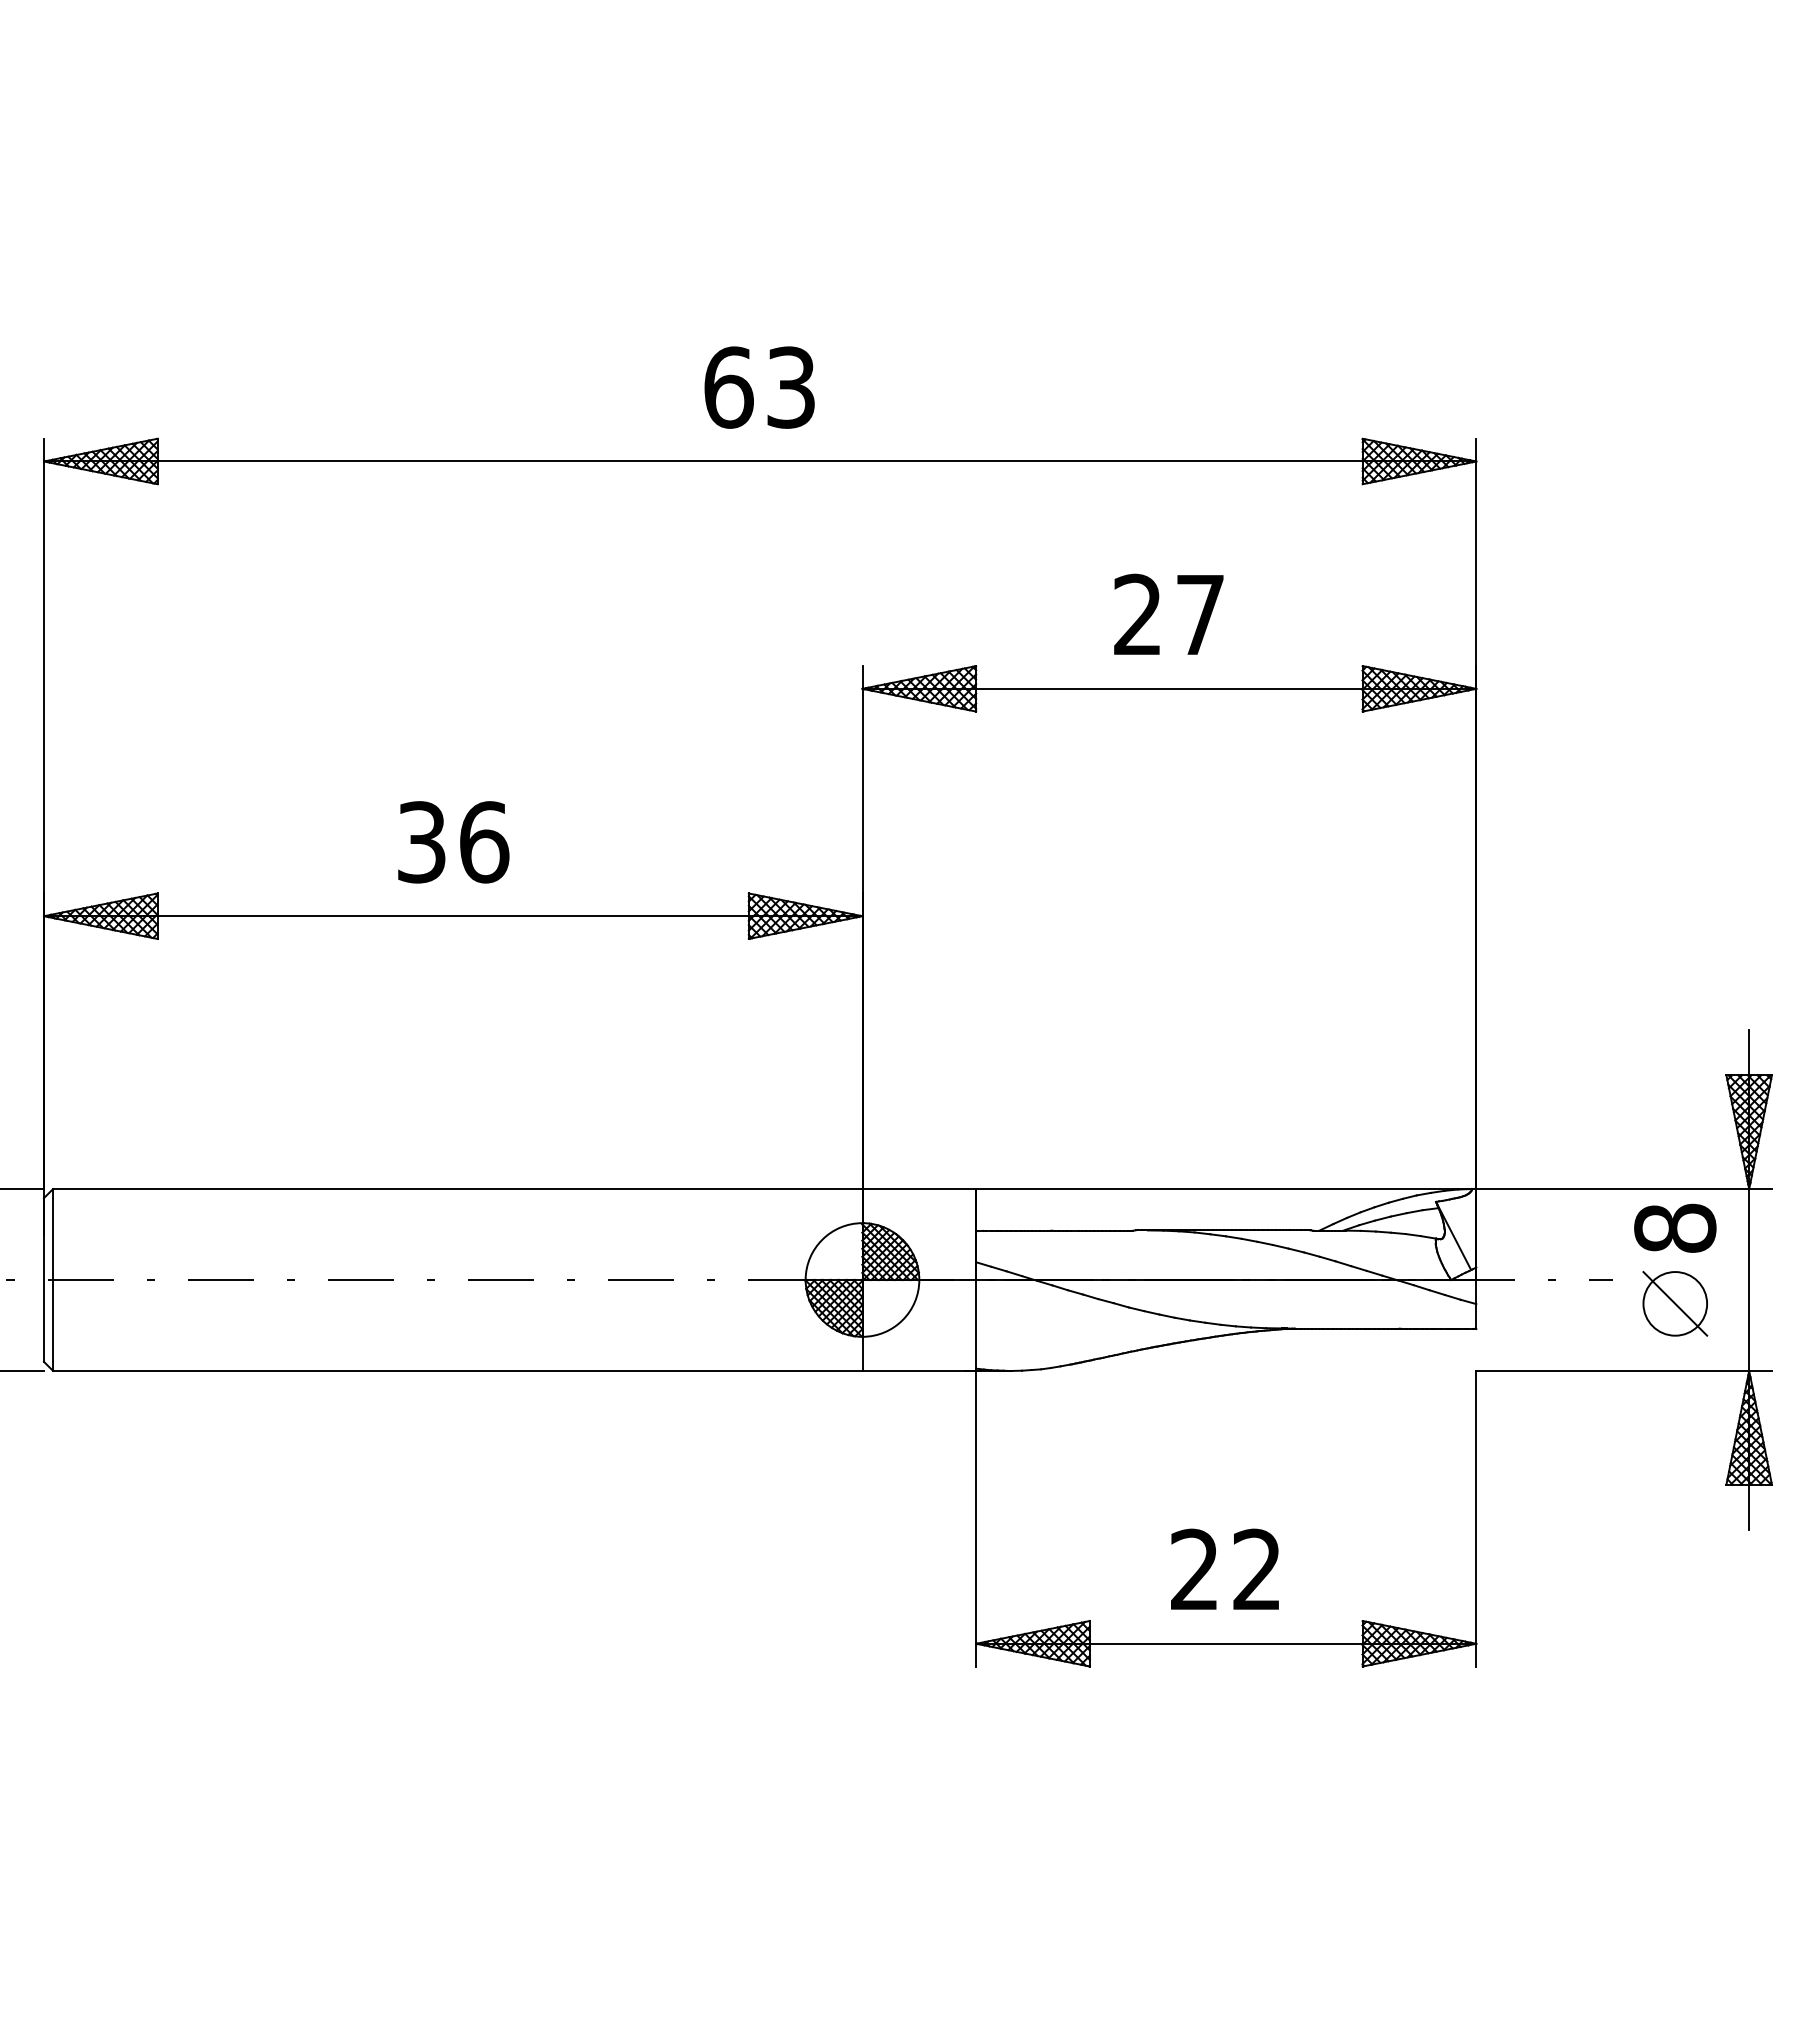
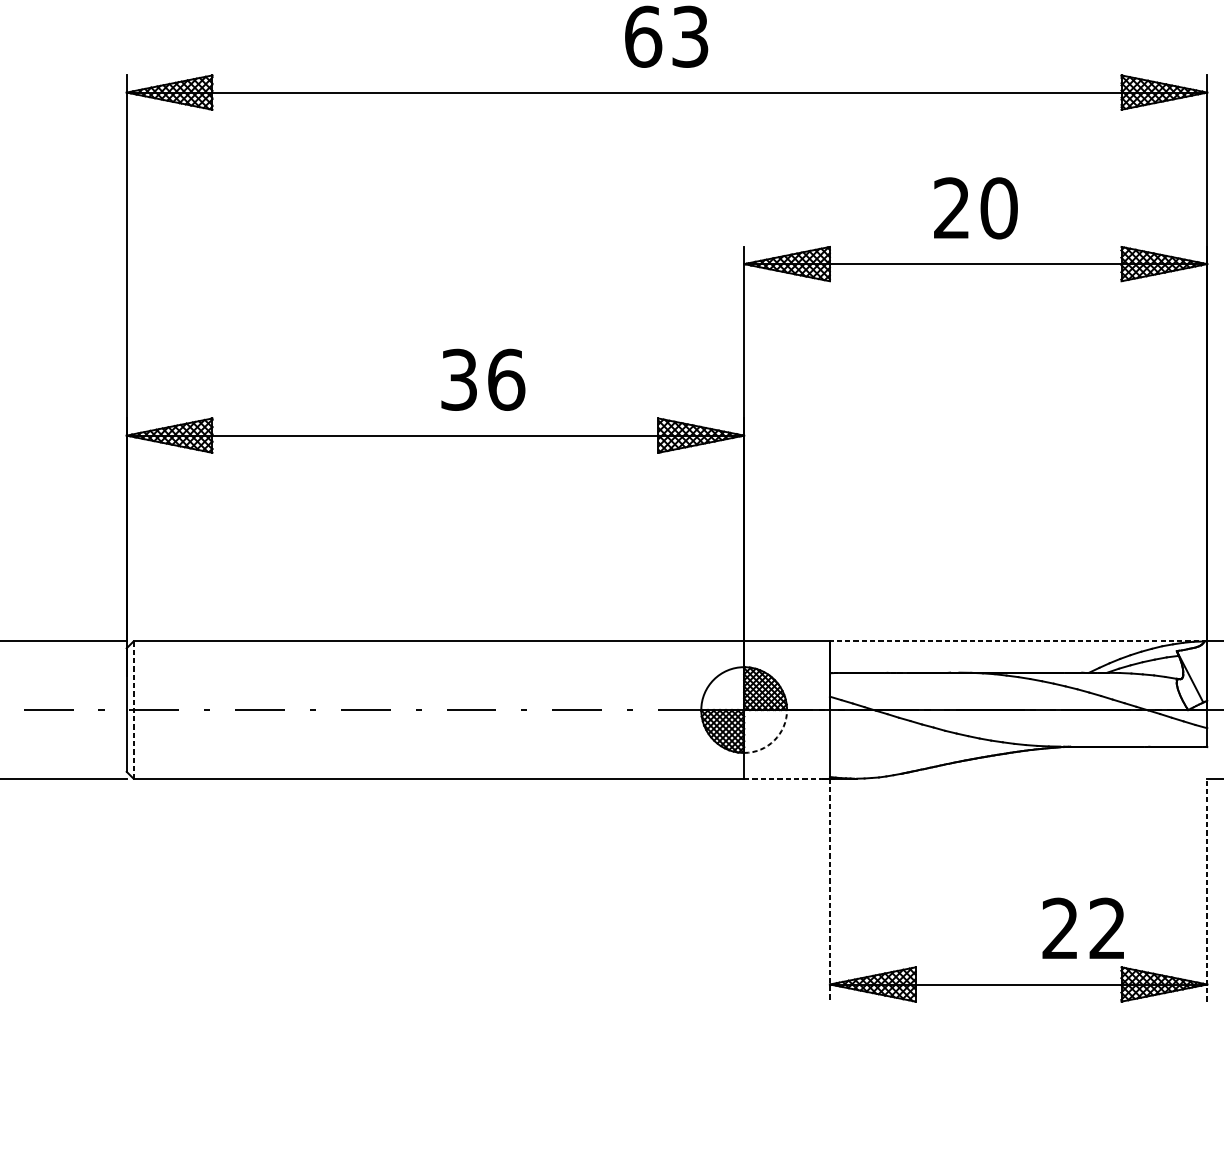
text: (1200, 614) -> (999, 208), 27 -> 20
text: (453, 842) -> (483, 380), moved
line: (1225, 1189) -> (1018, 641), solid -> dashed
line: (53, 1280) -> (133, 710), solid -> dashed
arc: (902, 1320) -> (774, 740), solid -> dashed
line: (914, 1370) -> (783, 778), solid -> dashed
line: (976, 1518) -> (830, 889), solid -> dashed
line: (1476, 1518) -> (1207, 889), solid -> dashed
text: (1224, 1568) -> (1082, 927), moved

